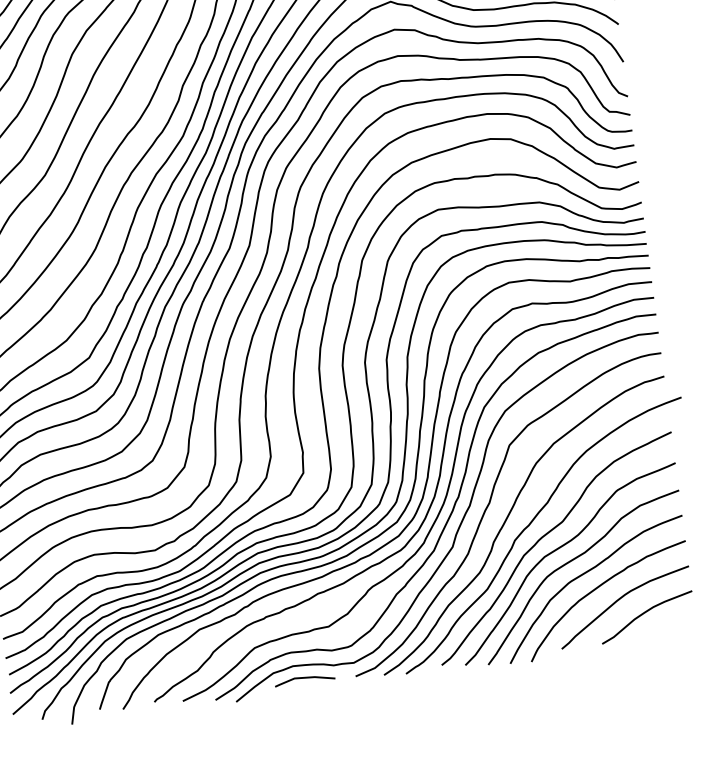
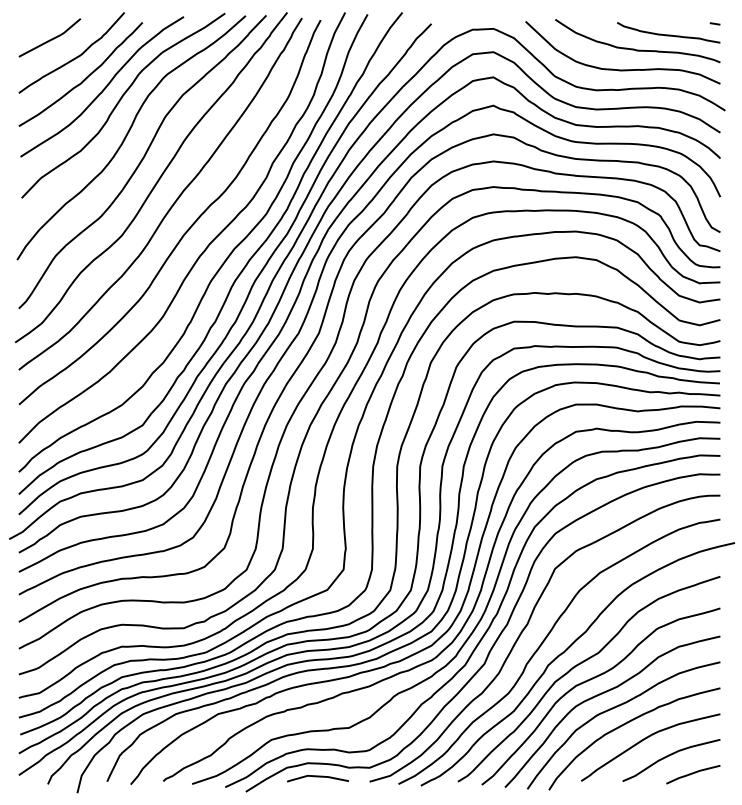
line: (670, 628) -> (693, 774), added

